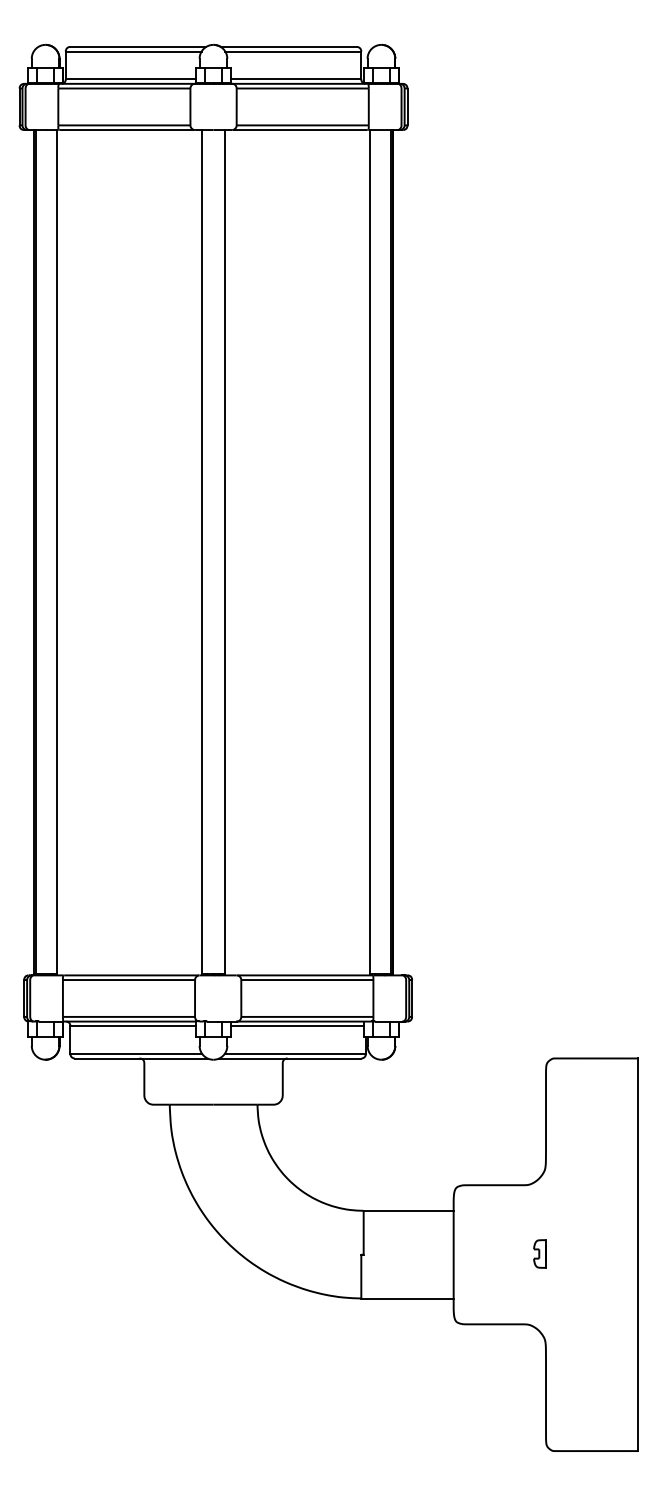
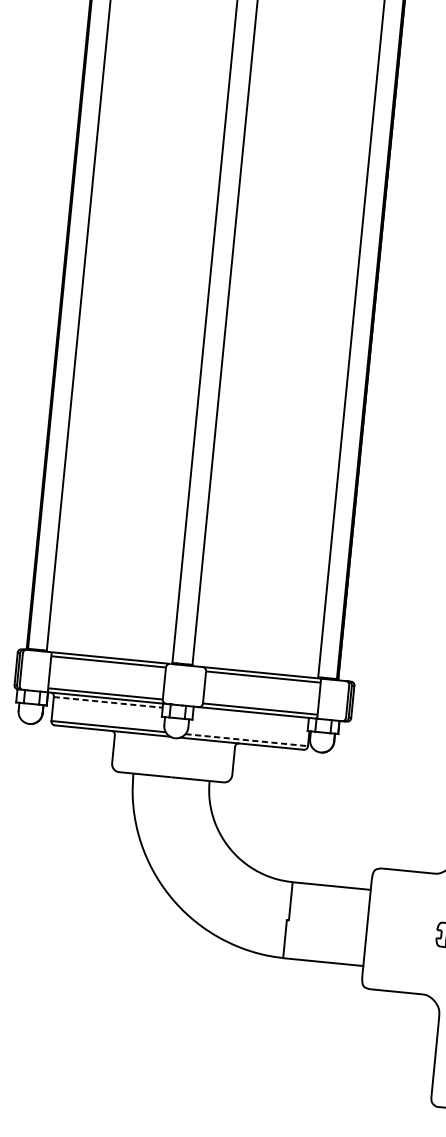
line: (133, 1026) -> (108, 702), solid -> dashed
line: (297, 1026) -> (250, 716), removed
line: (295, 1053) -> (246, 739), solid -> dashed

